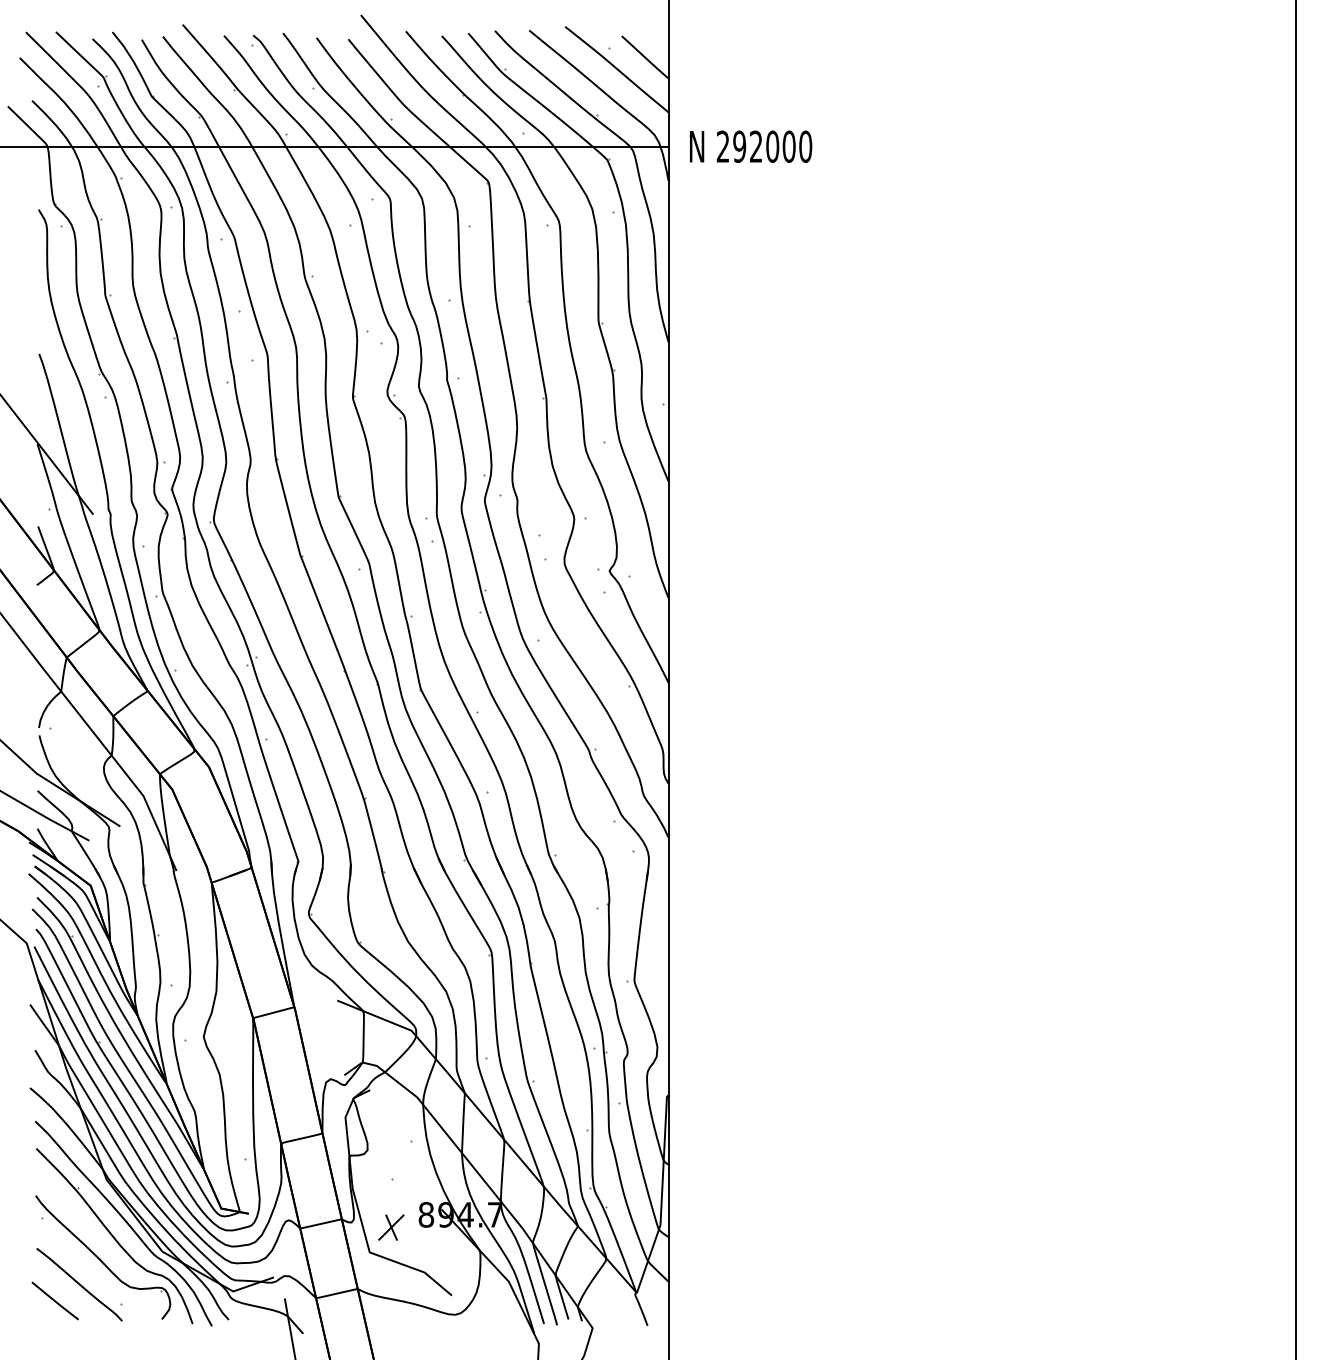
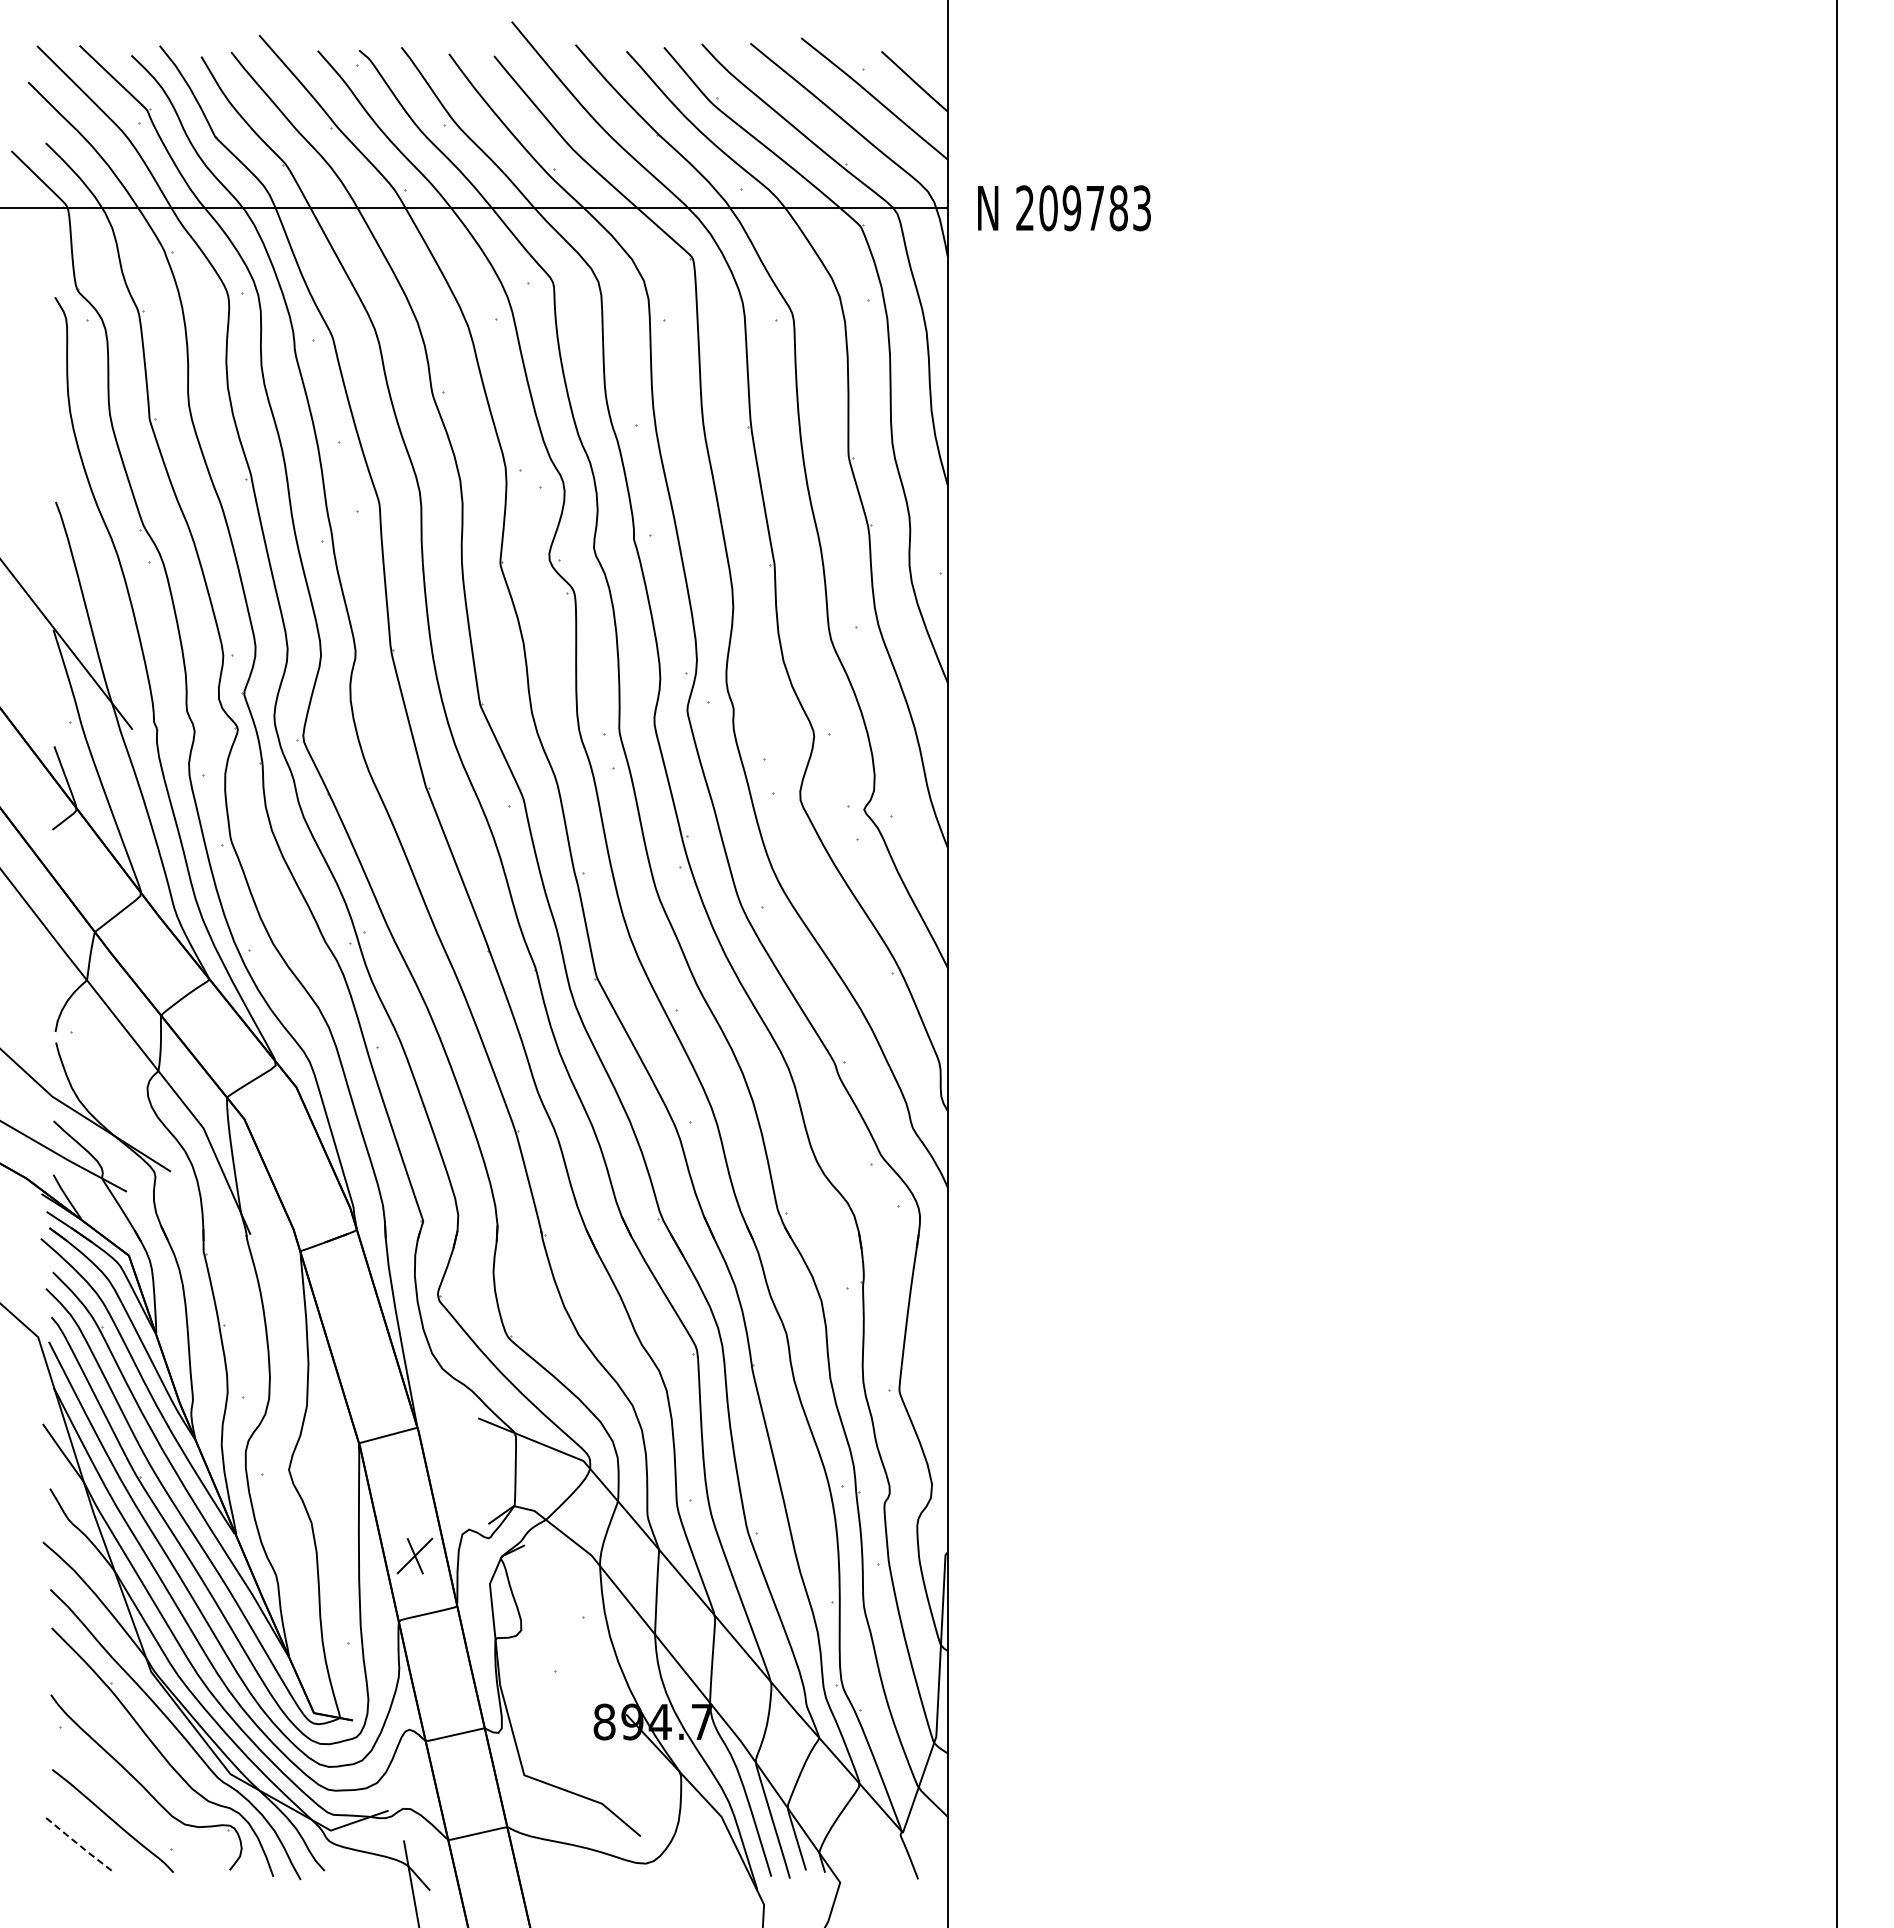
text: (772, 146) -> (1095, 208), 292000 -> 209783
part: (391, 1227) -> (414, 1555), moved
line: (54, 1301) -> (77, 1844), solid -> dashed

